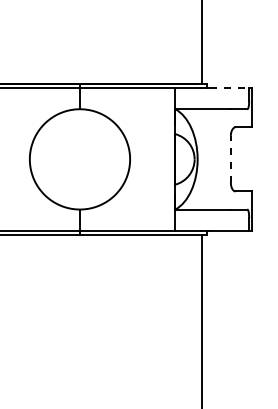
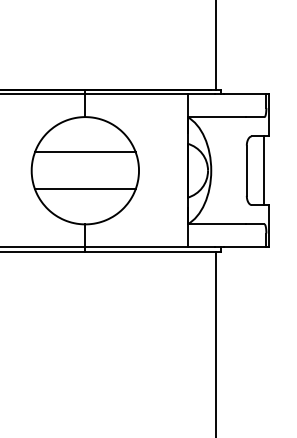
line: (229, 87) -> (245, 93), dashed -> solid
line: (79, 141) -> (84, 151), added
line: (230, 159) -> (246, 170), dashed -> solid
line: (247, 159) -> (264, 170), added
line: (79, 176) -> (84, 189), added

